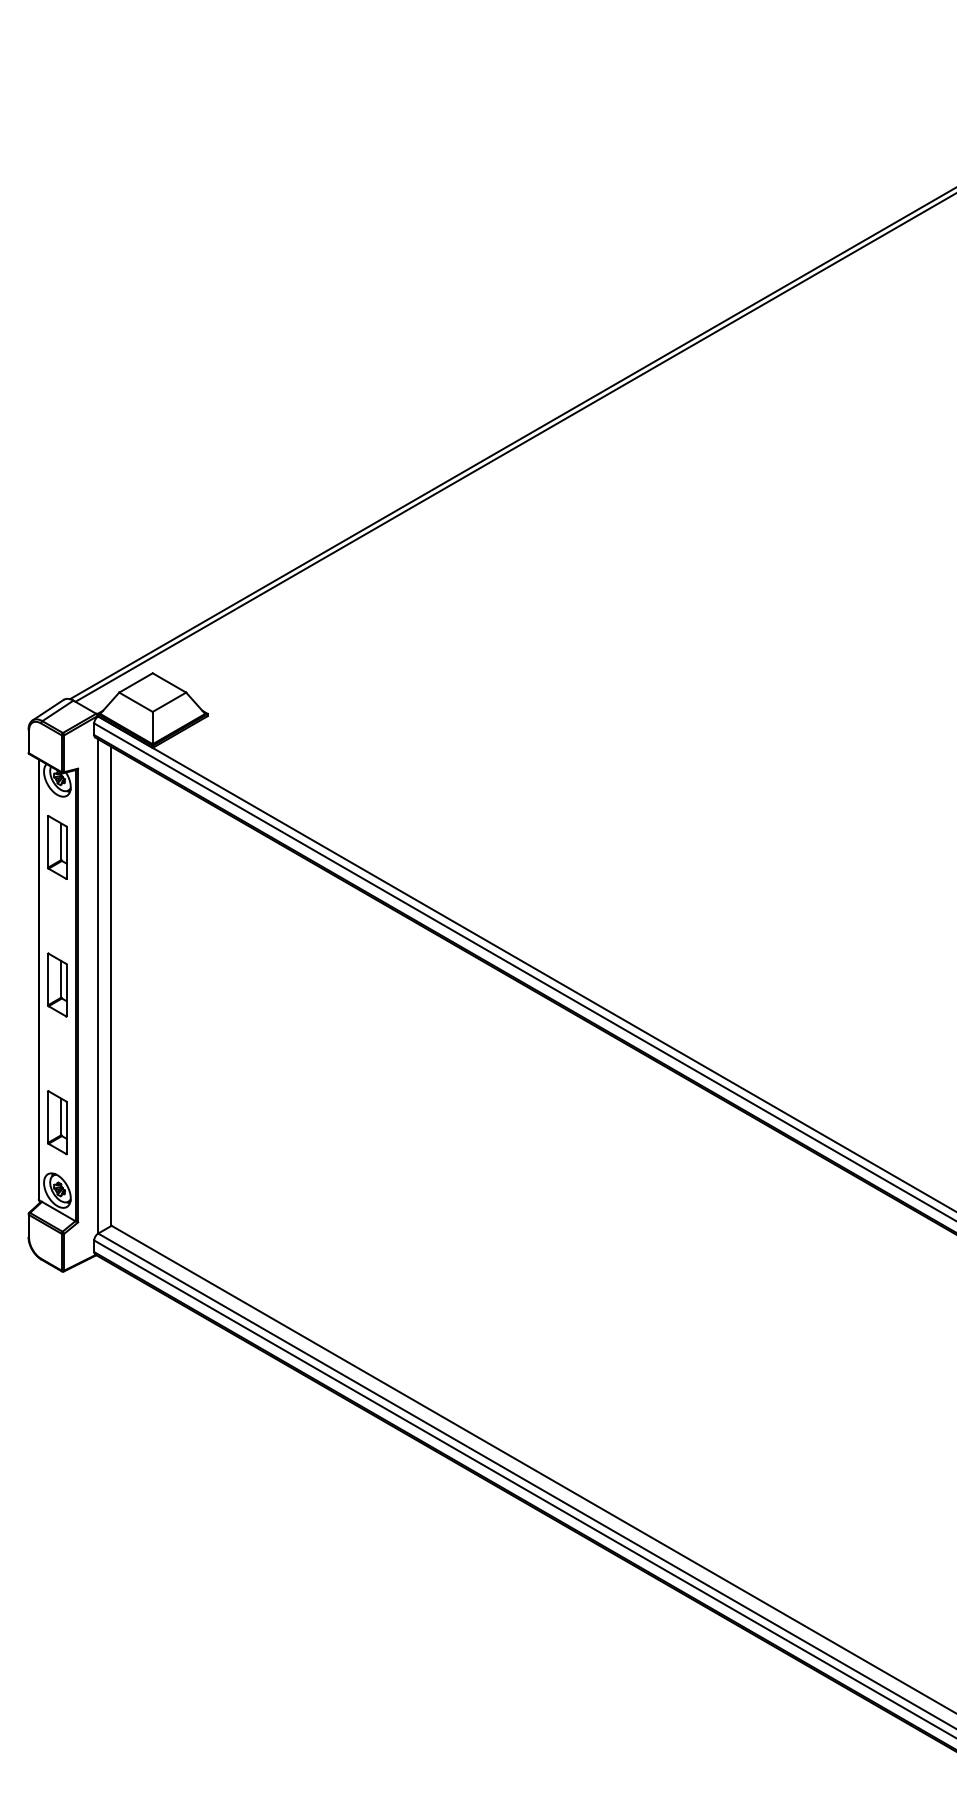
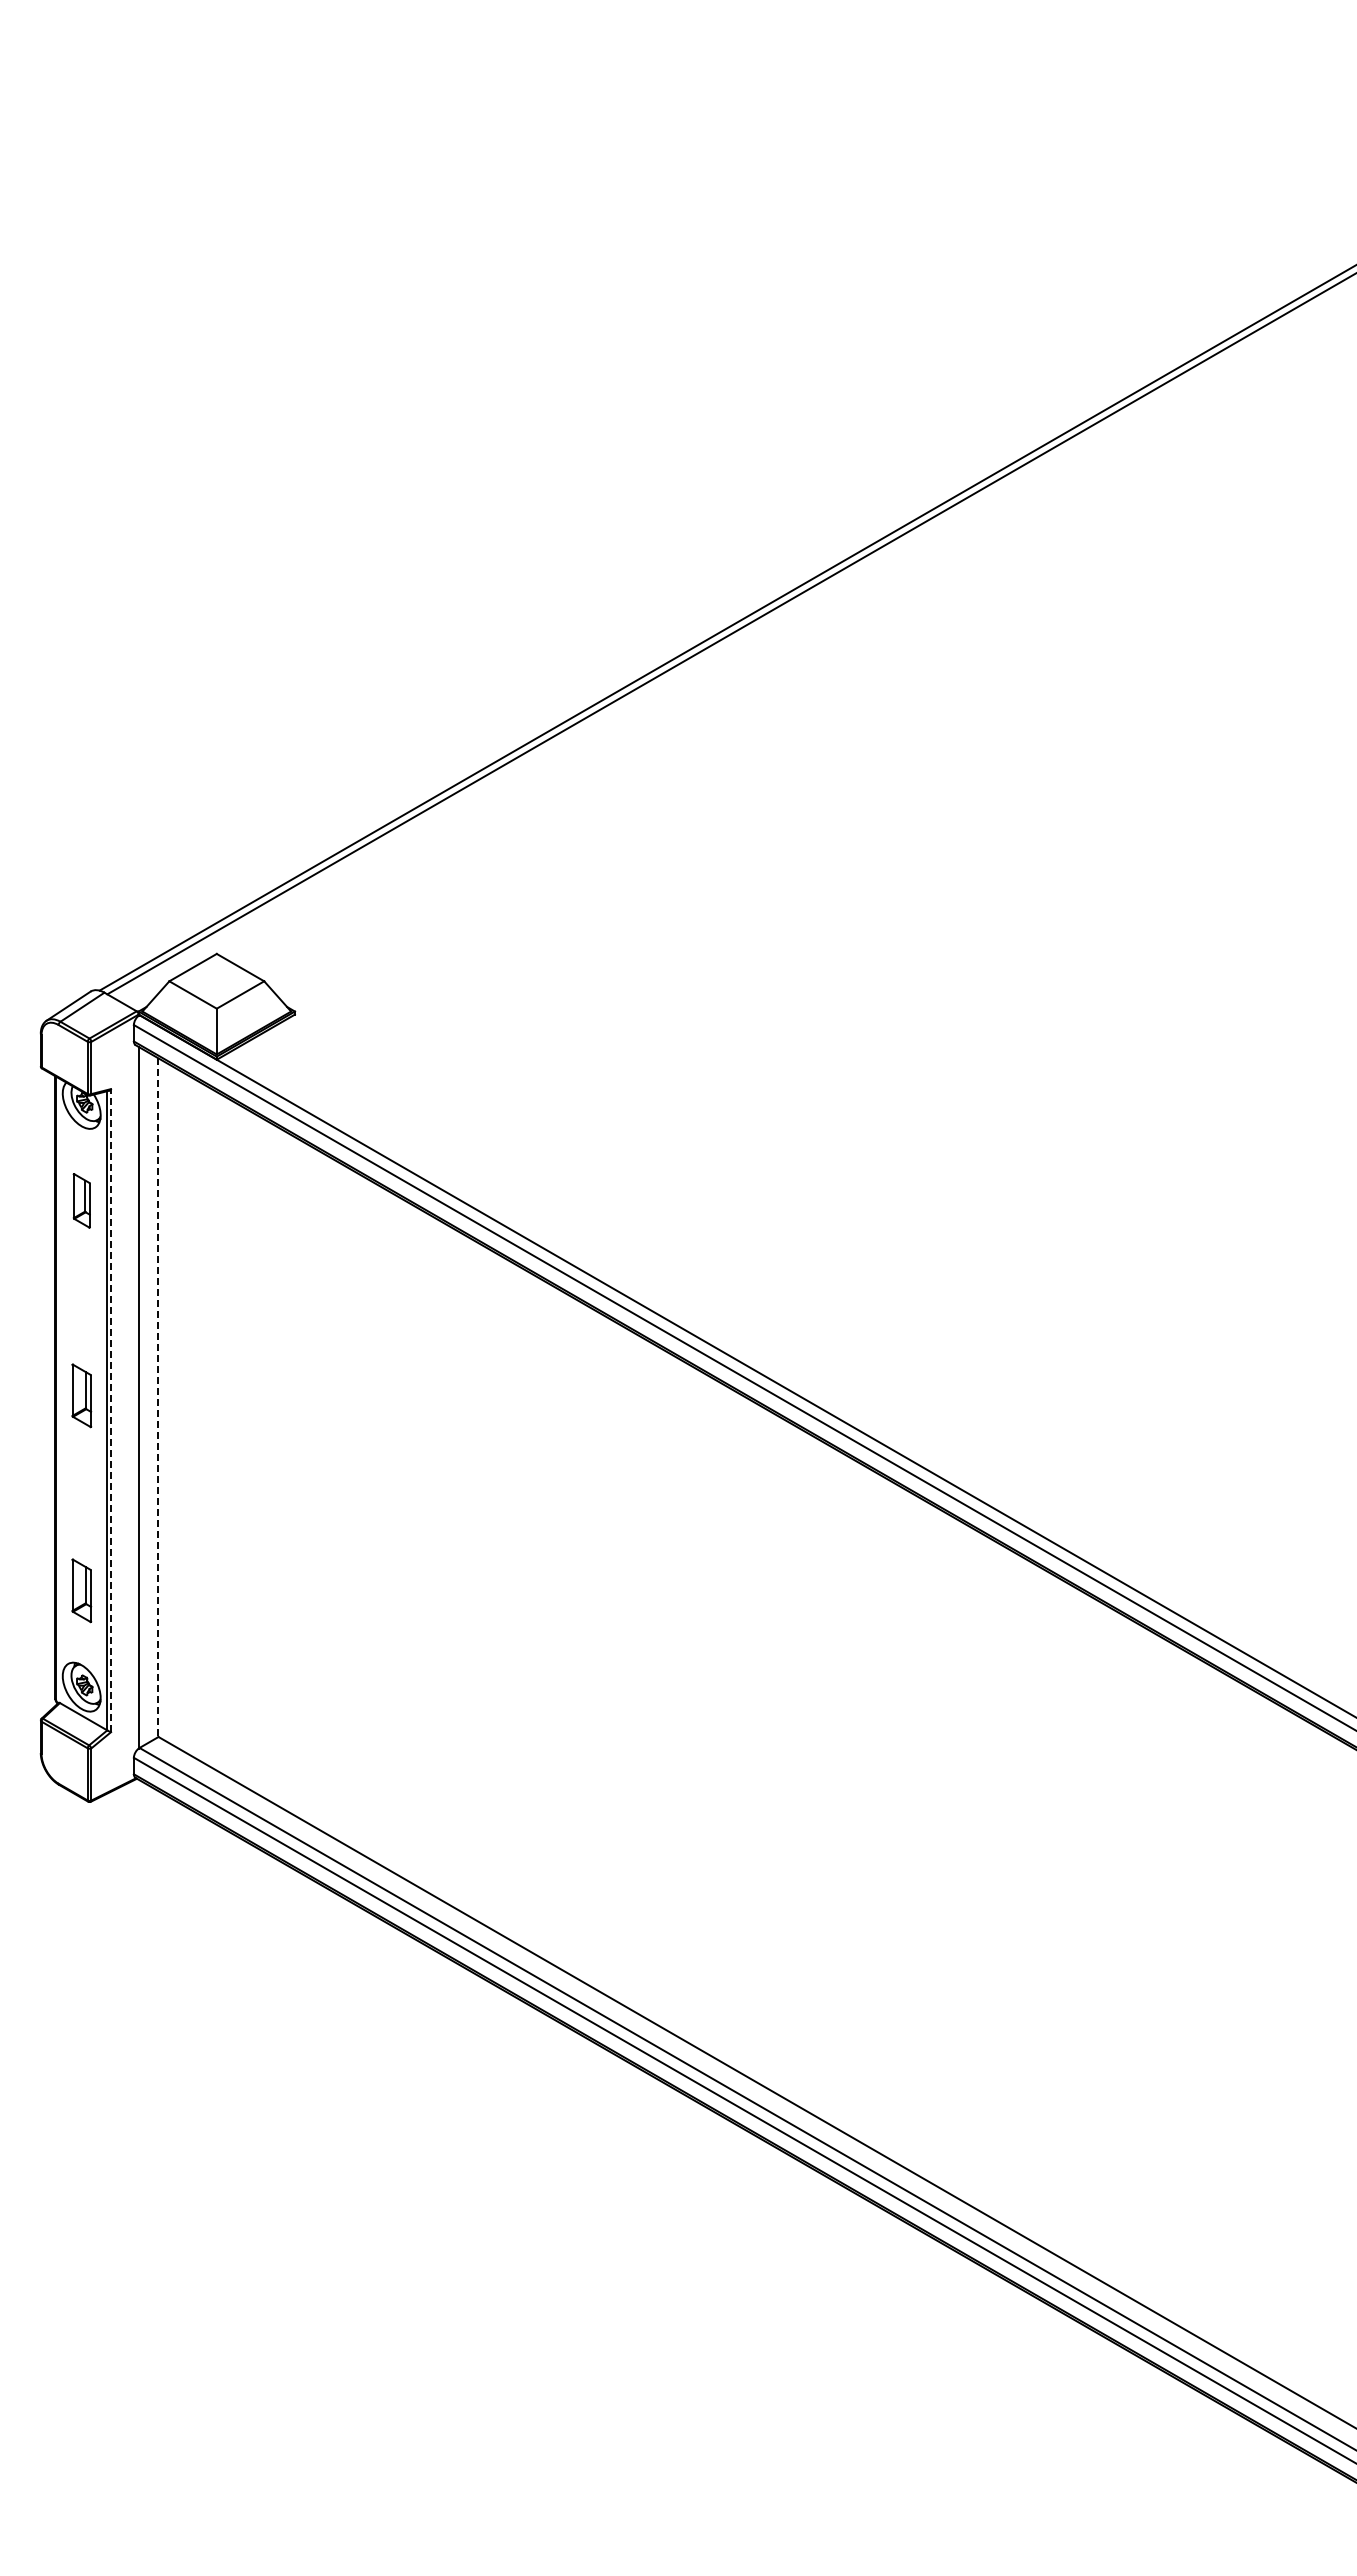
part: (57, 847) -> (81, 1200), size x0.6
part: (57, 984) -> (81, 1395), size x0.7
line: (110, 986) -> (157, 1397), solid -> dashed
line: (78, 995) -> (111, 1410), solid -> dashed
part: (57, 1122) -> (81, 1590), size x0.7

